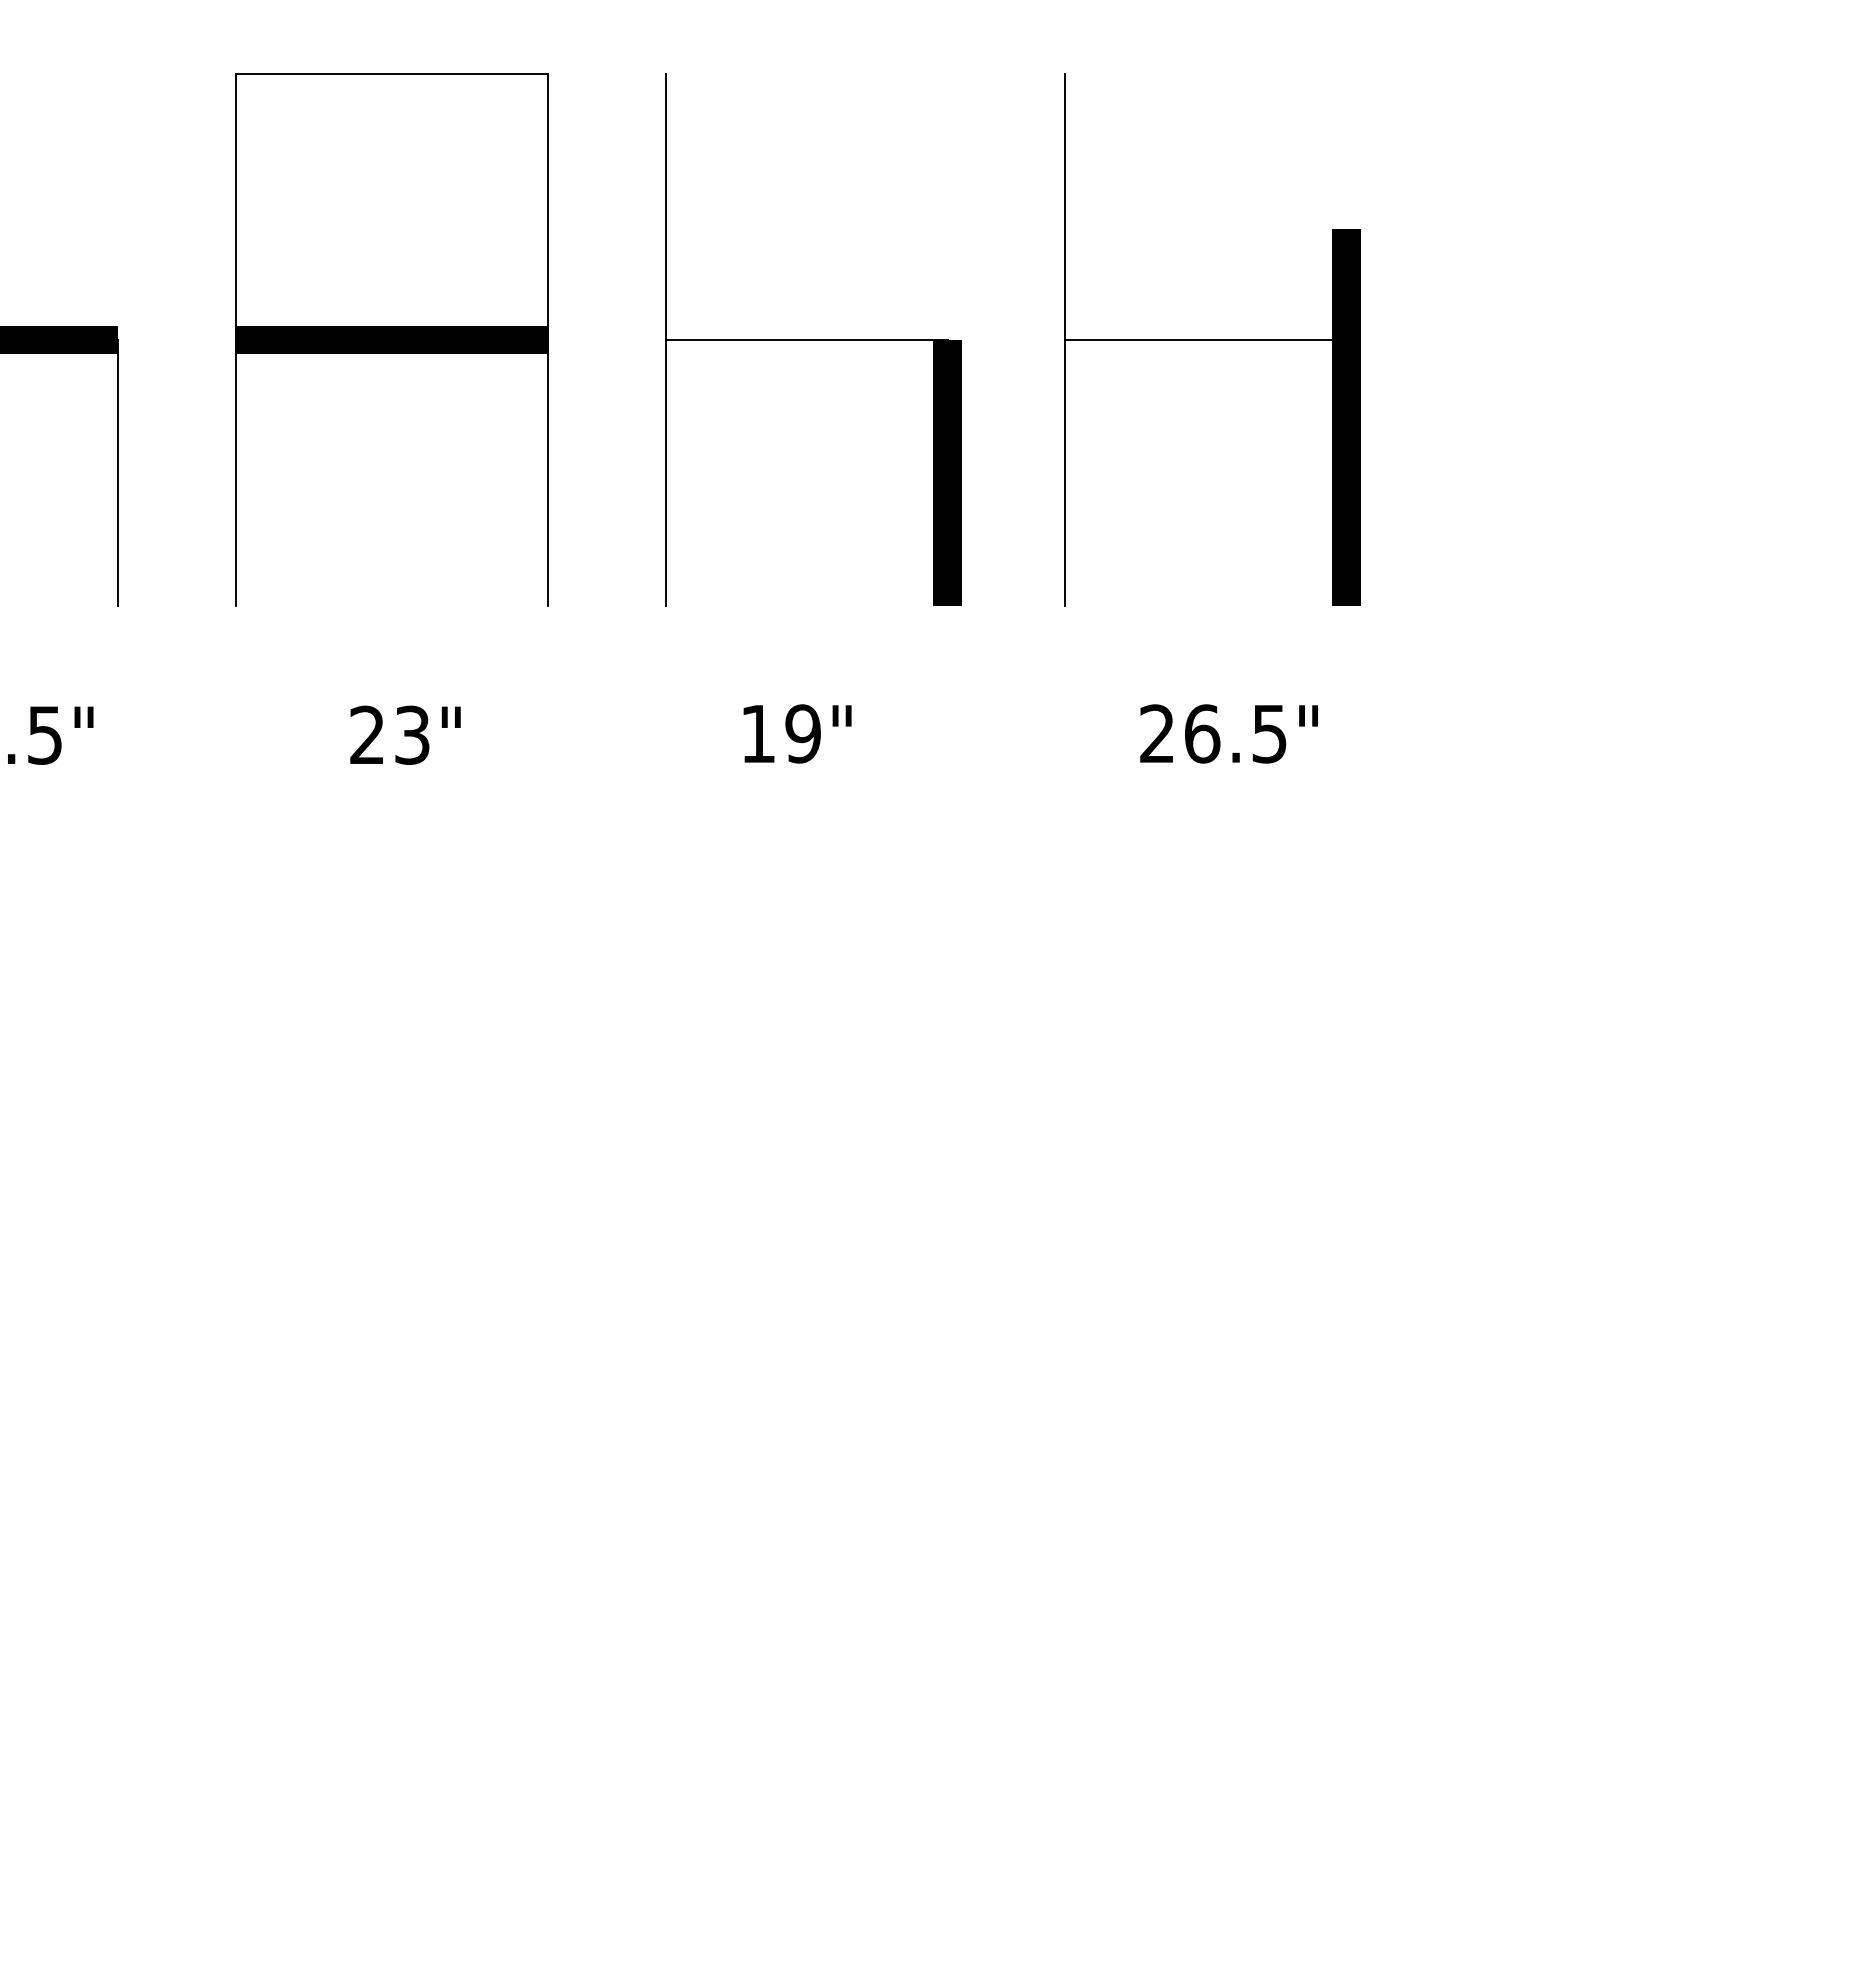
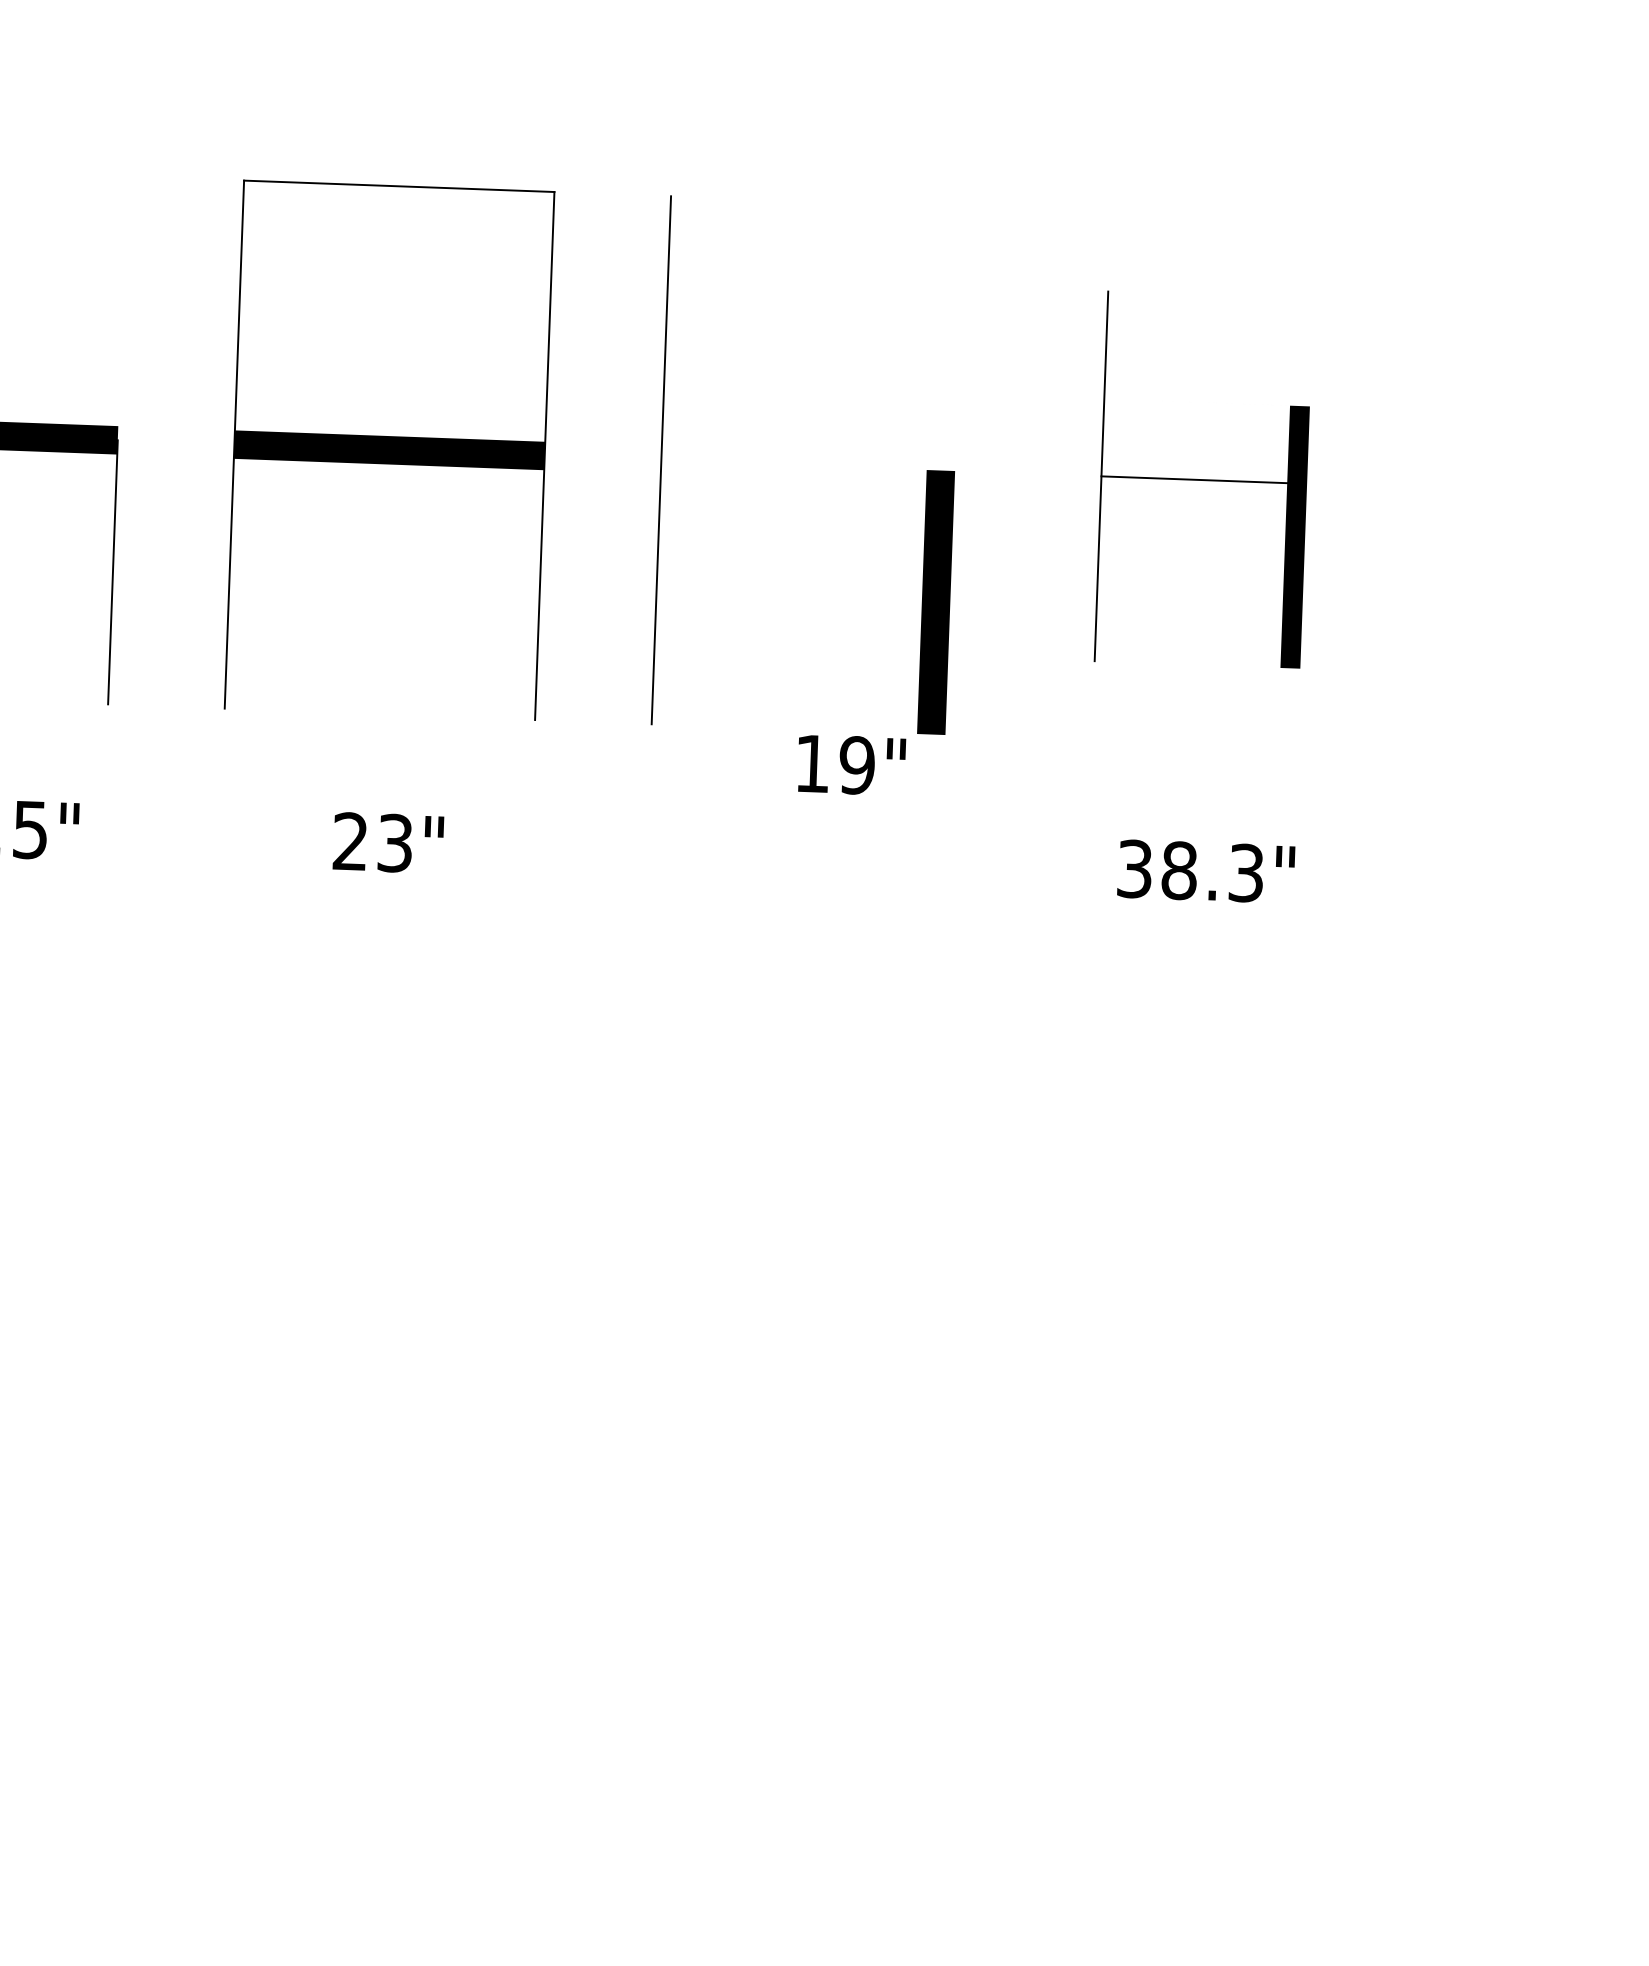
part: (1212, 339) -> (1203, 479), size x0.7
line: (806, 340) -> (800, 465), removed
text: (797, 733) -> (851, 764), moved
text: (1213, 733) -> (1190, 870), 26.5" -> 38.3"

